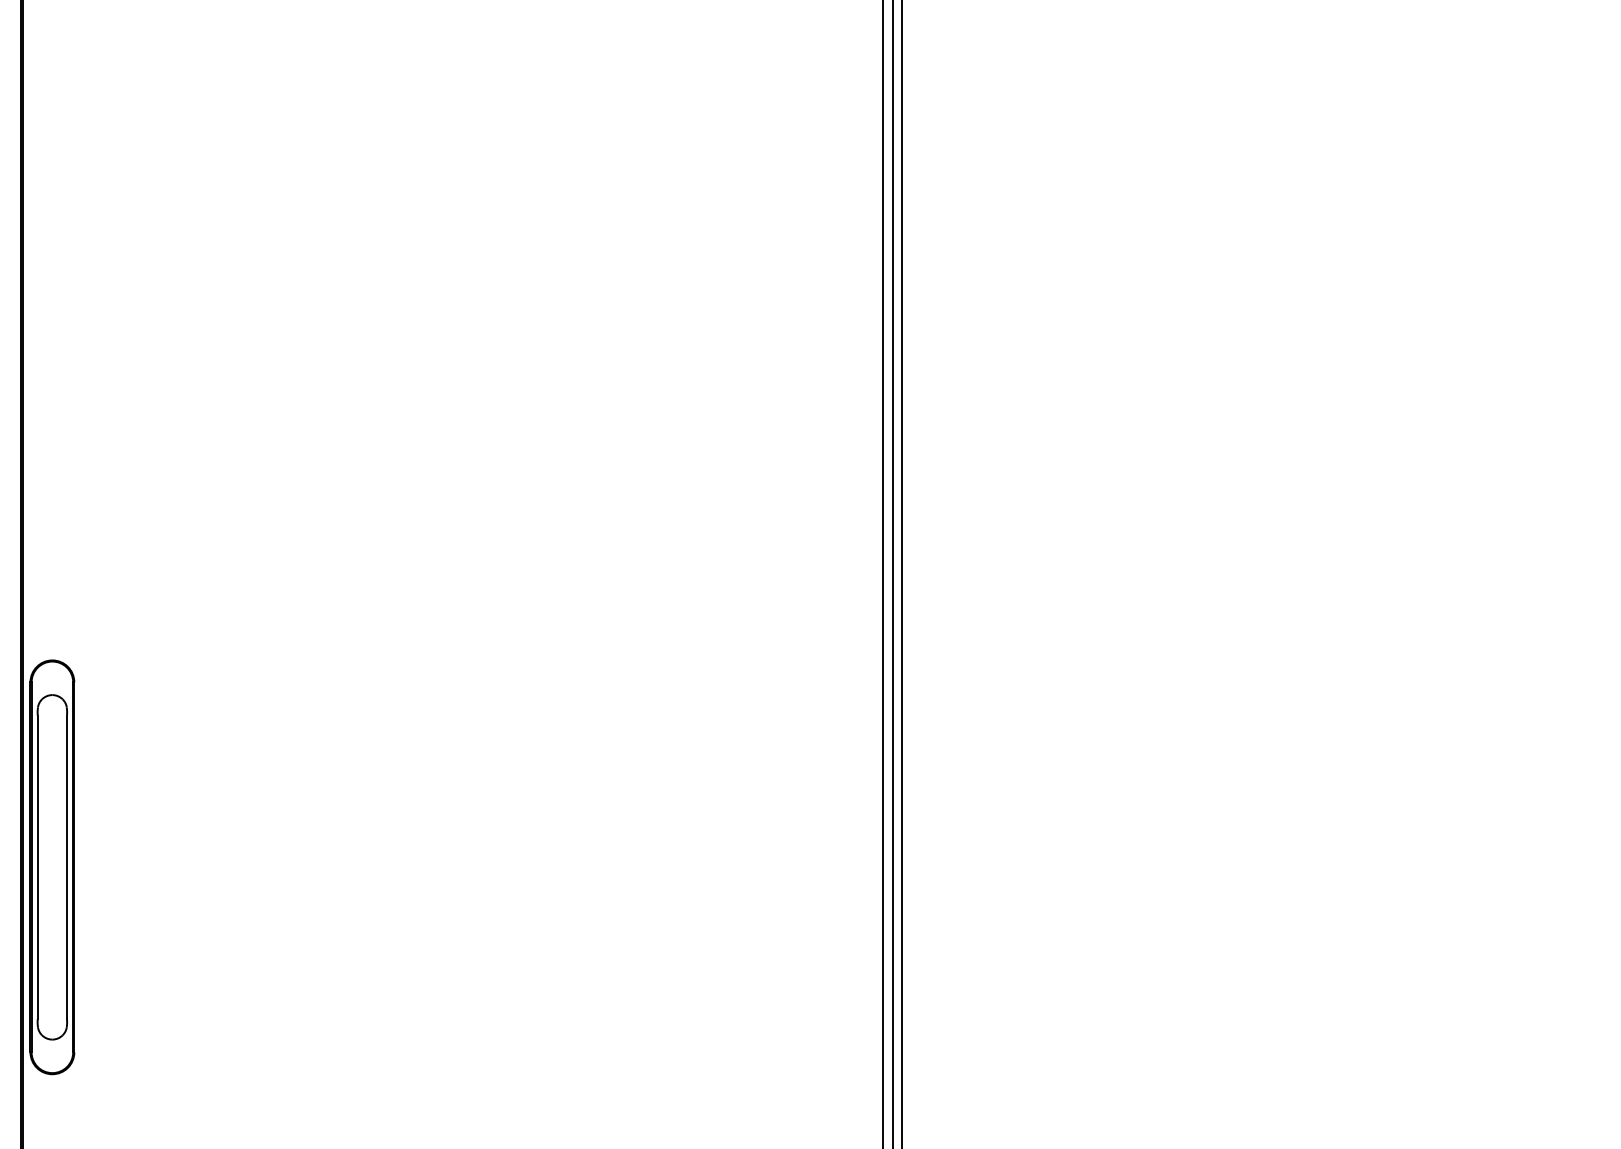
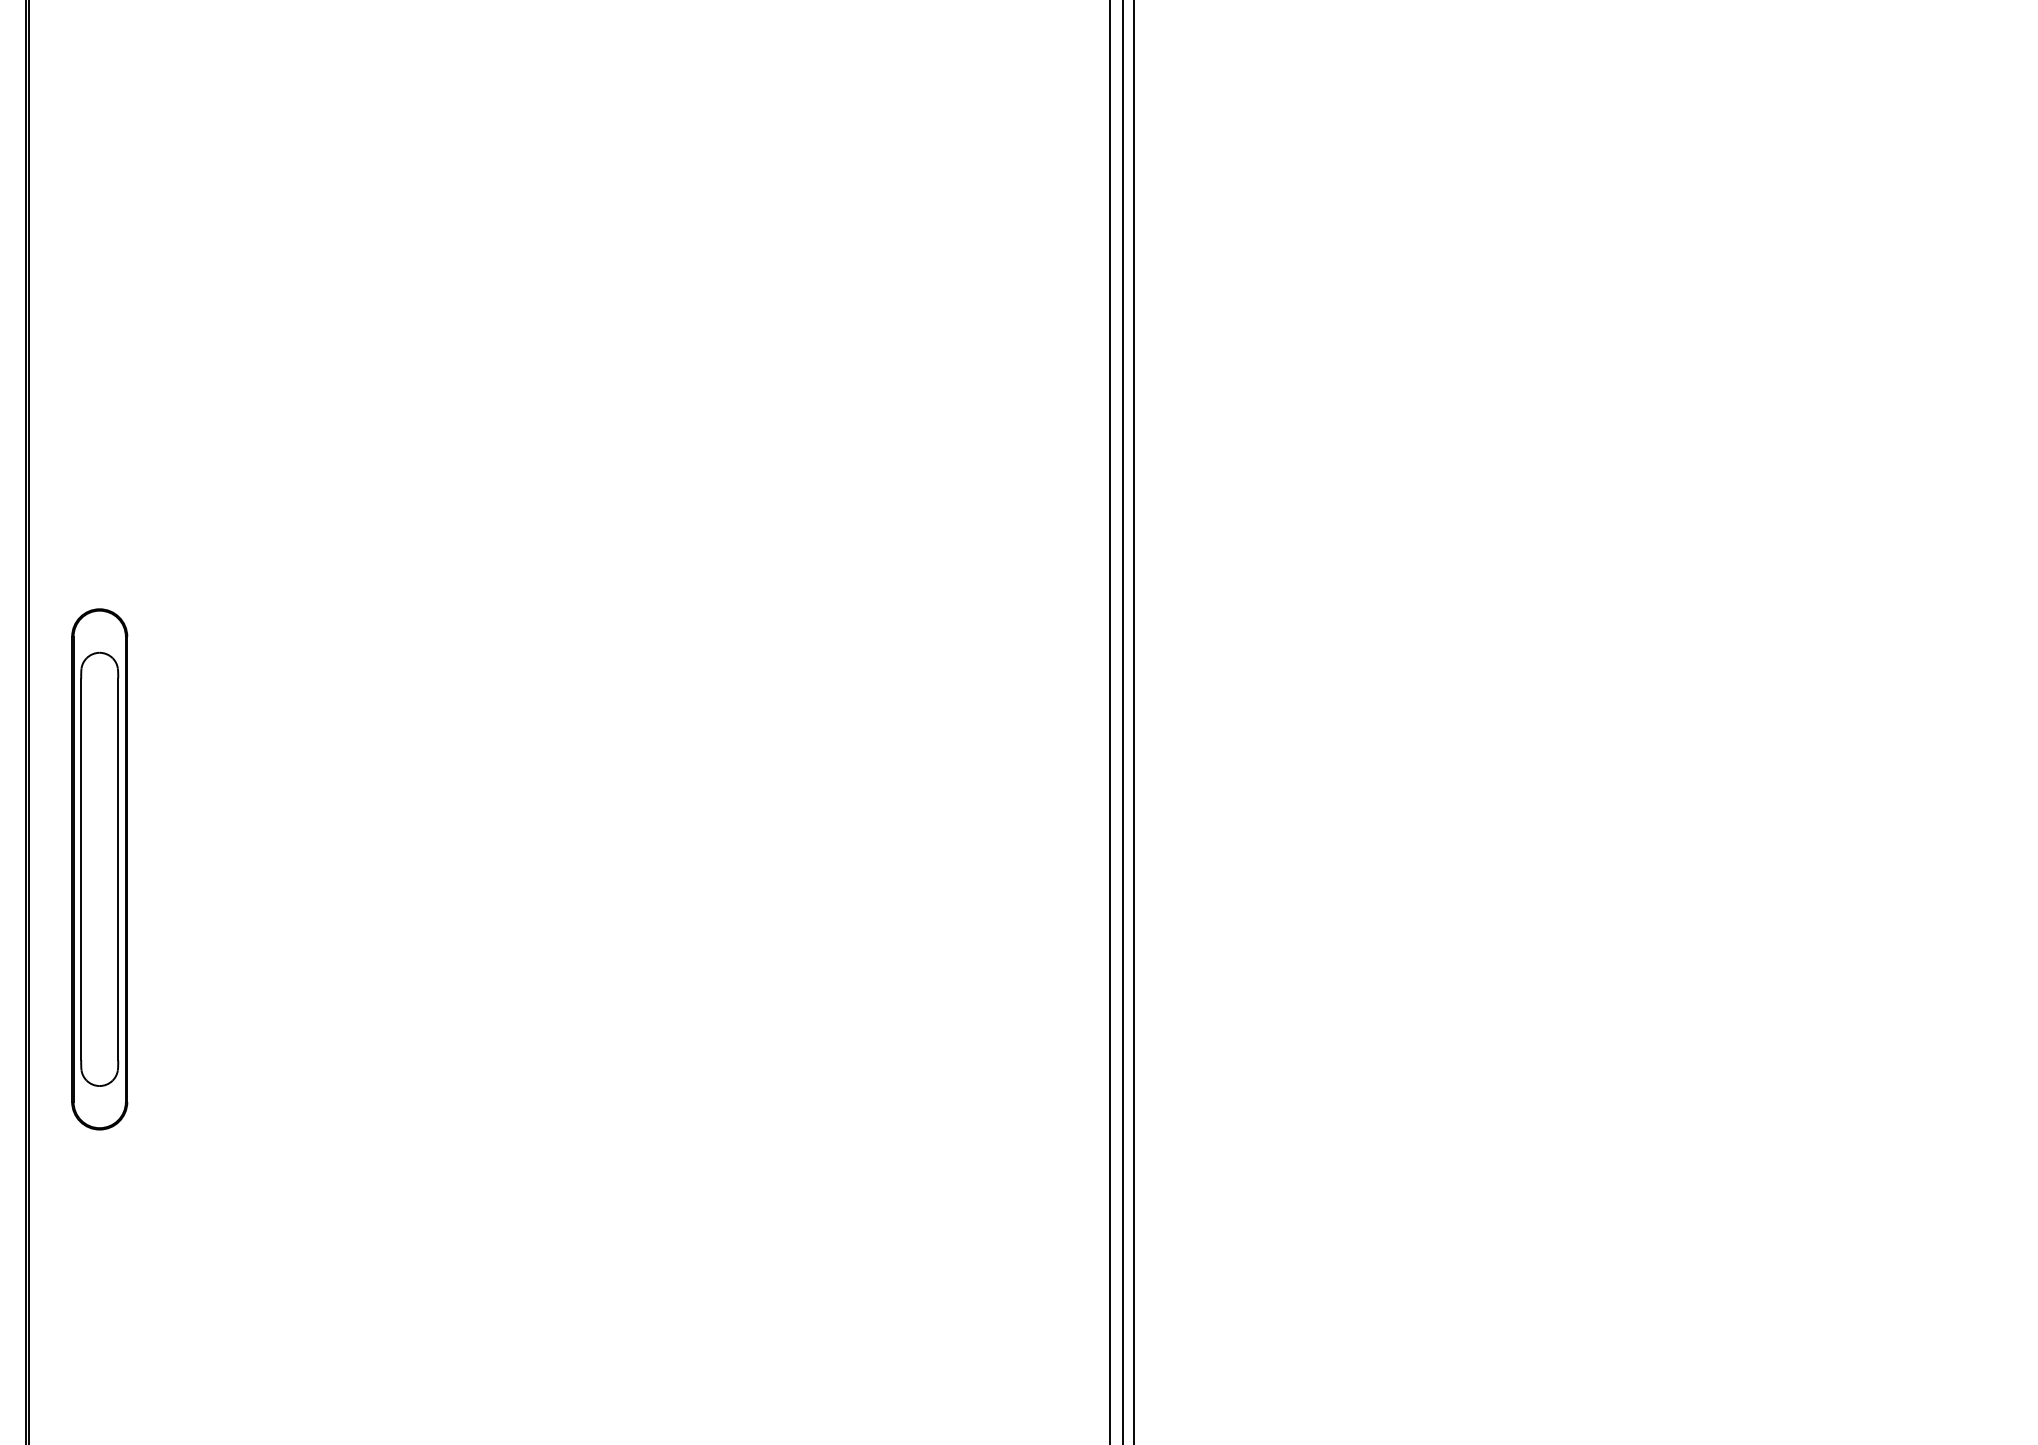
part: (52, 867) -> (99, 869), moved

